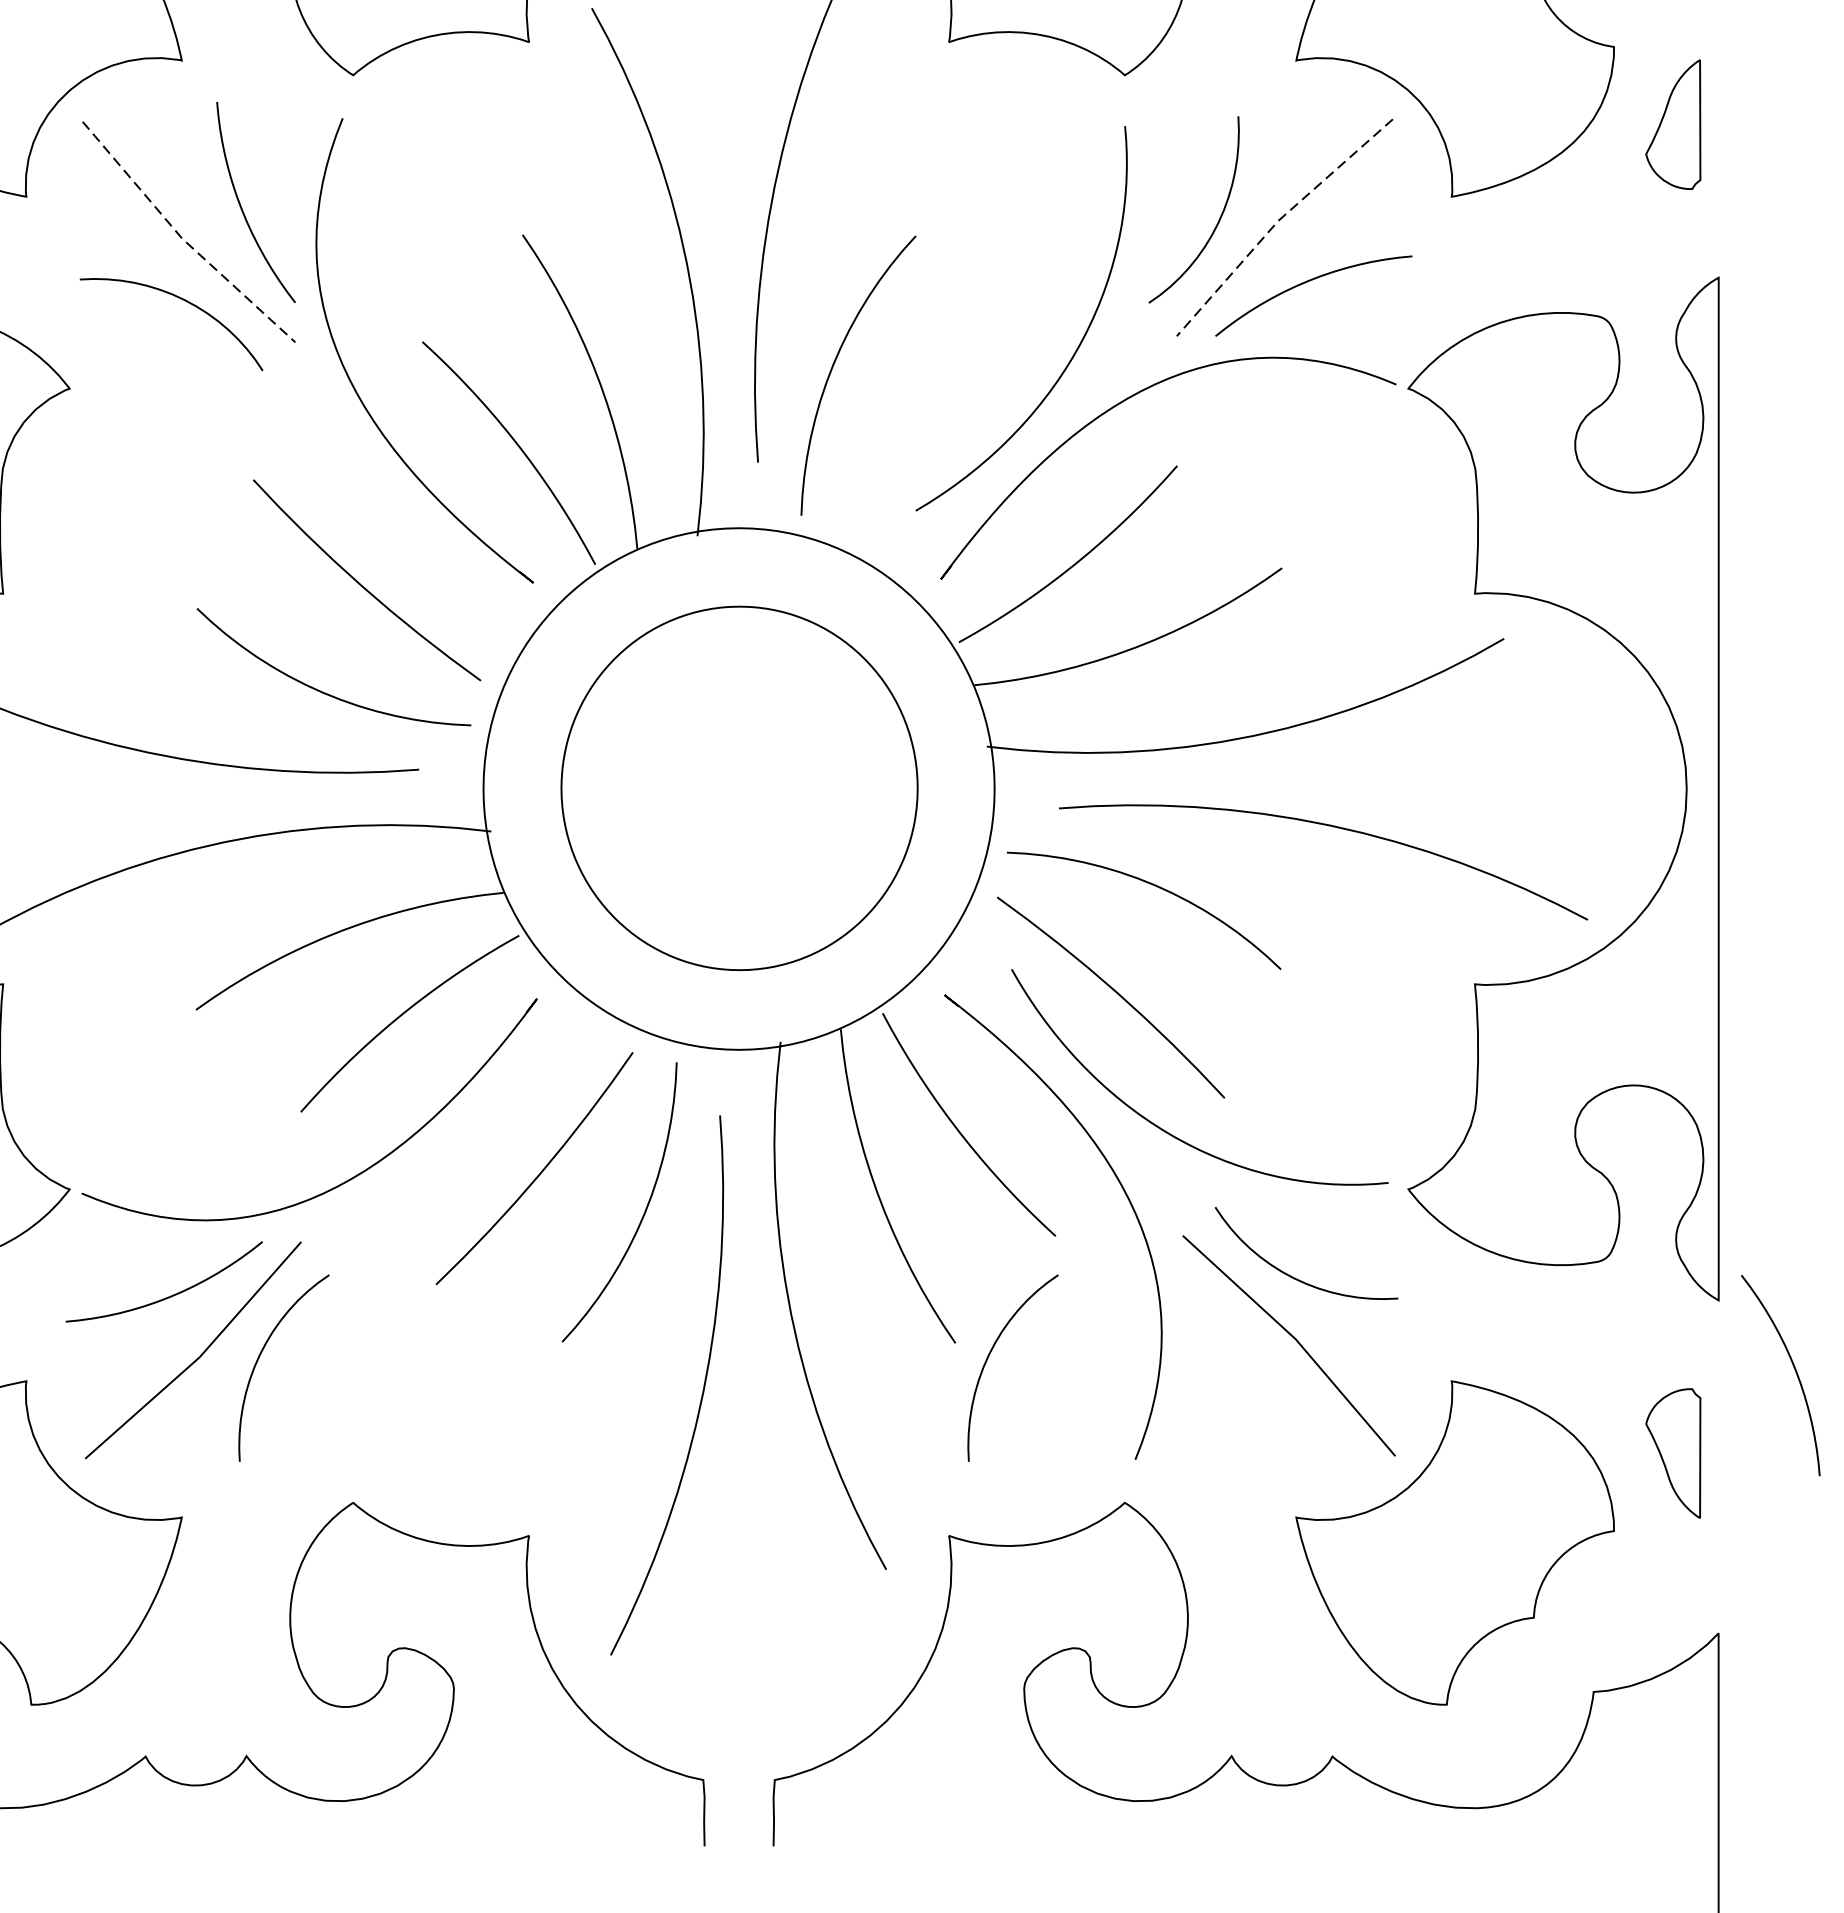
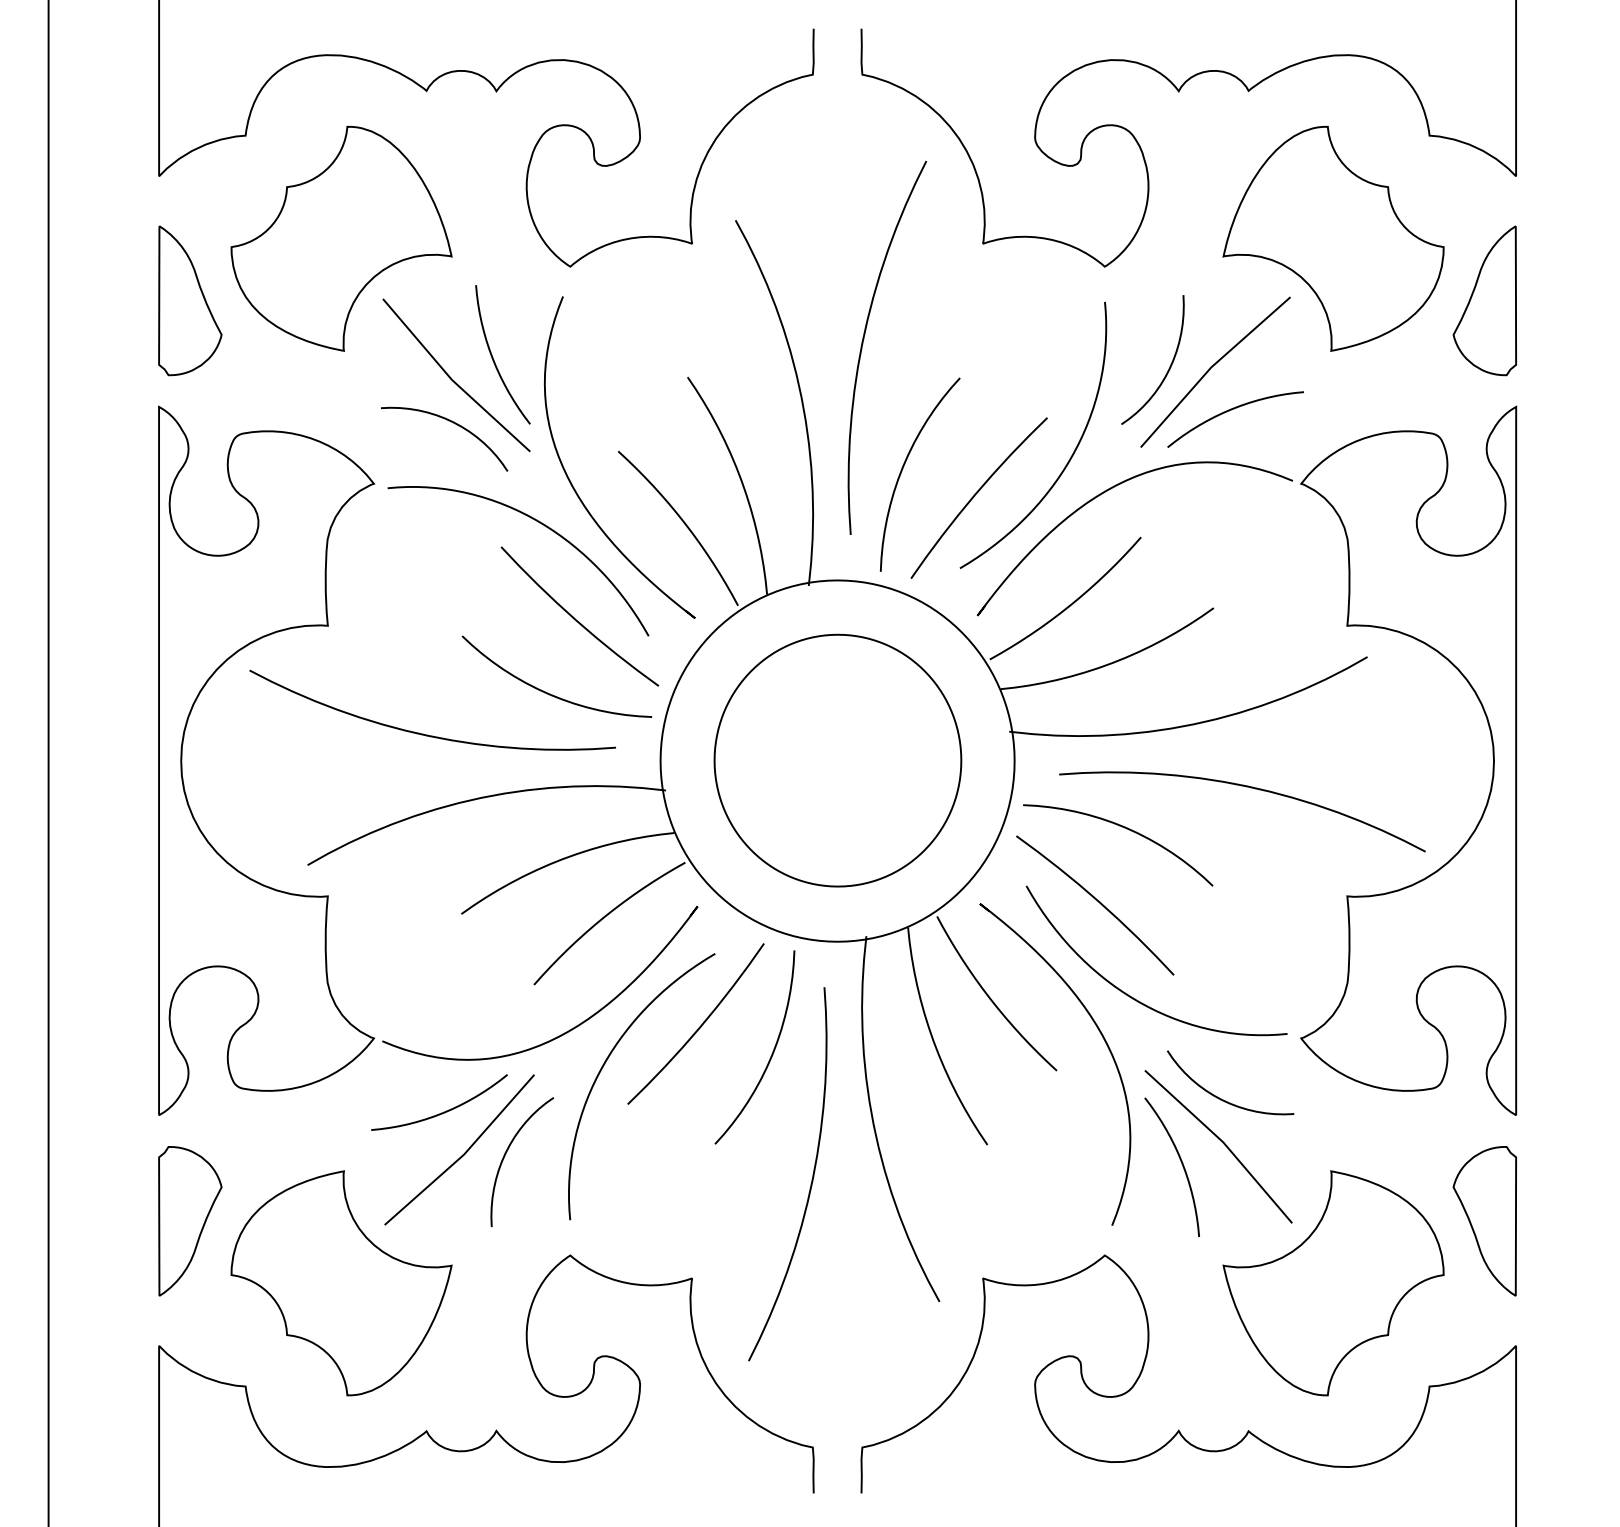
part: (1672, 124) -> (1484, 300), size x1.67
line: (1278, 220) -> (1211, 367), dashed -> solid
line: (181, 238) -> (451, 379), dashed -> solid
curve: (939, 404) -> (976, 494), added
curve: (308, 446) -> (539, 523), added
curve: (405, 1224) -> (606, 1062), added
curve: (990, 1356) -> (1011, 1154), removed
curve: (1794, 1371) -> (1181, 1164), moved
part: (1672, 1453) -> (1484, 1221), size x1.67

